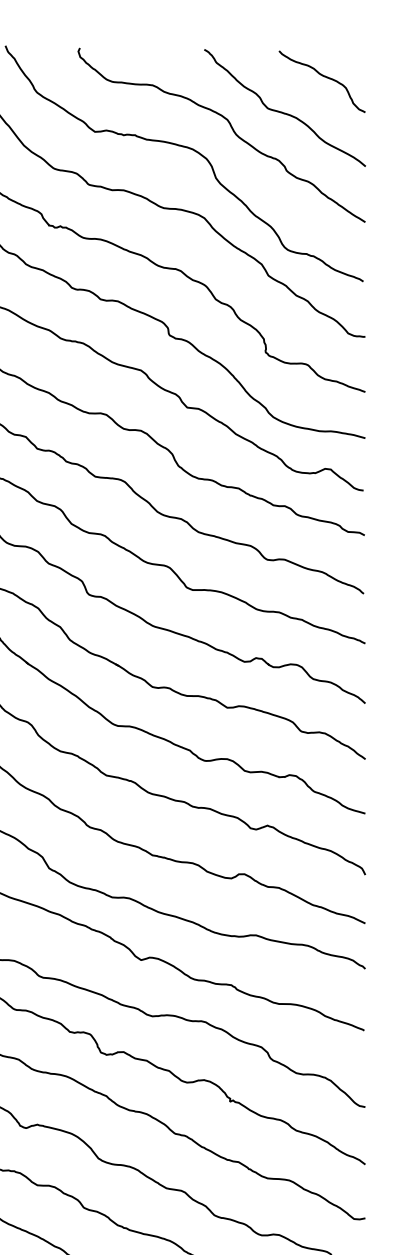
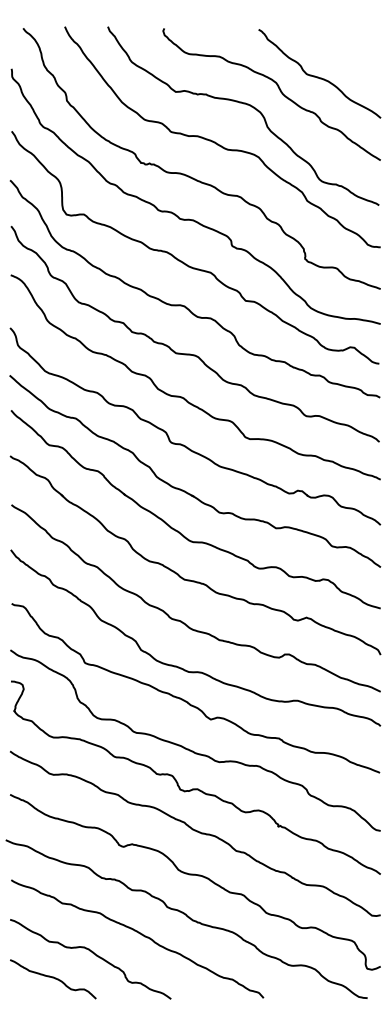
curve: (322, 77) -> (348, 50), removed

